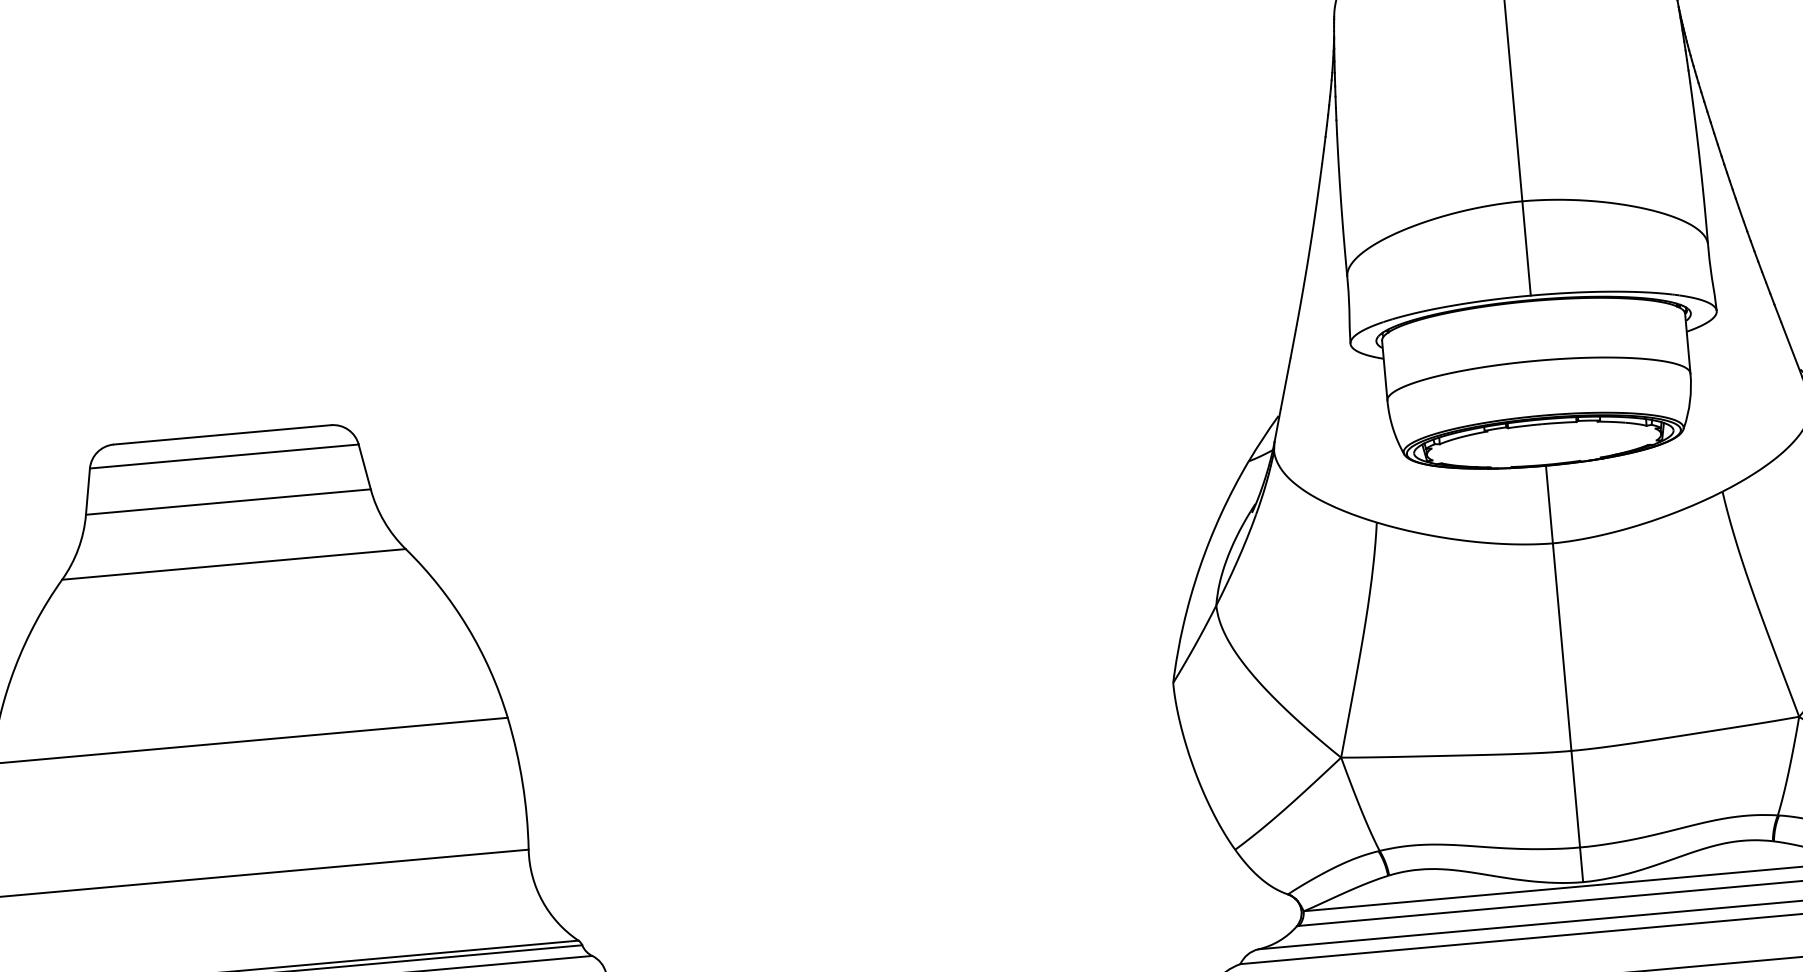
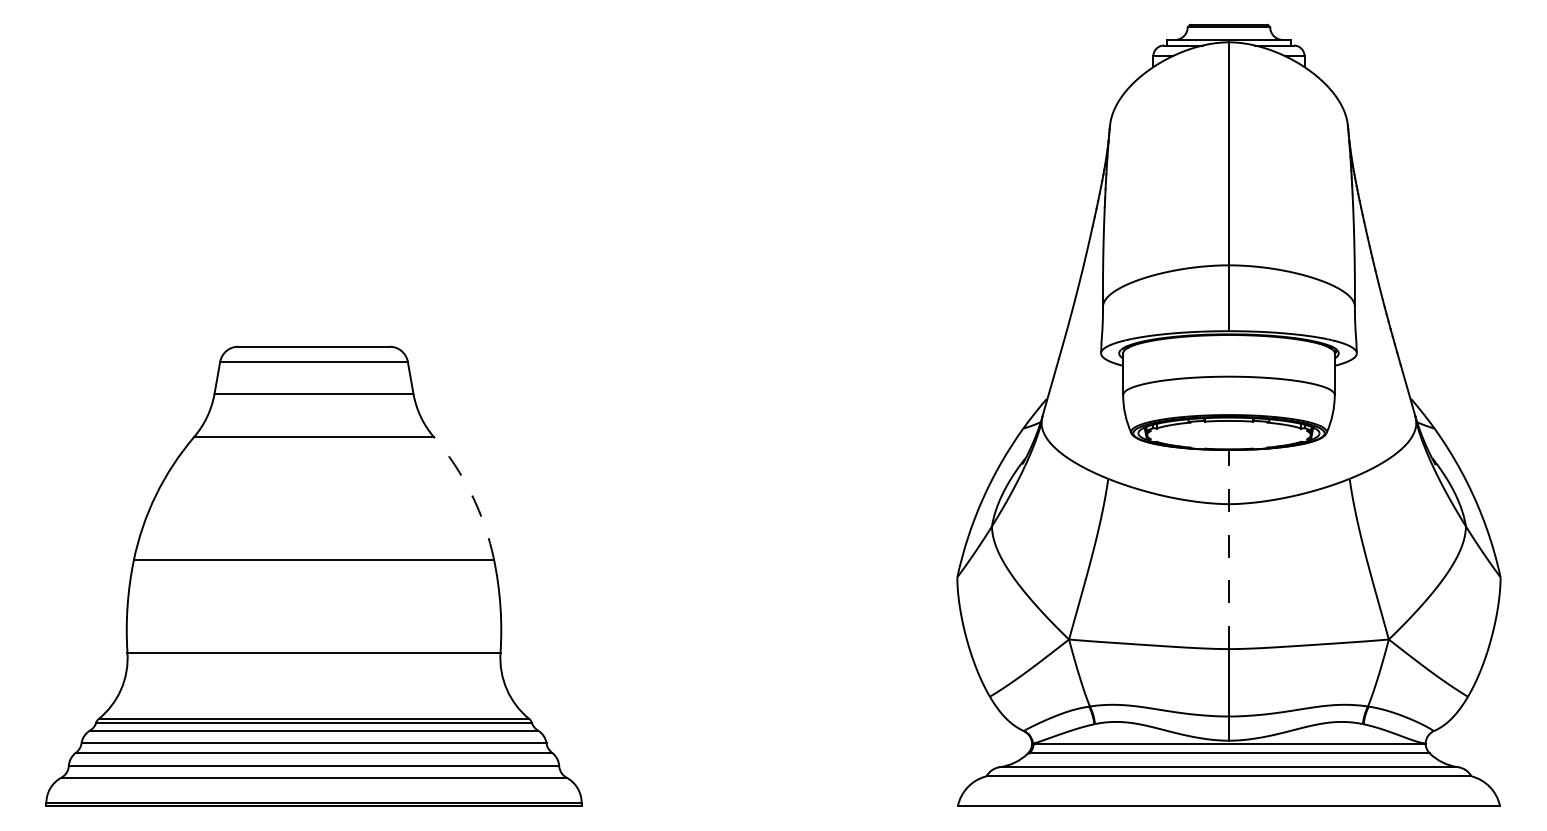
line: (1558, 608) -> (1228, 549), solid -> dashed
arc: (466, 626) -> (471, 494), solid -> dashed

